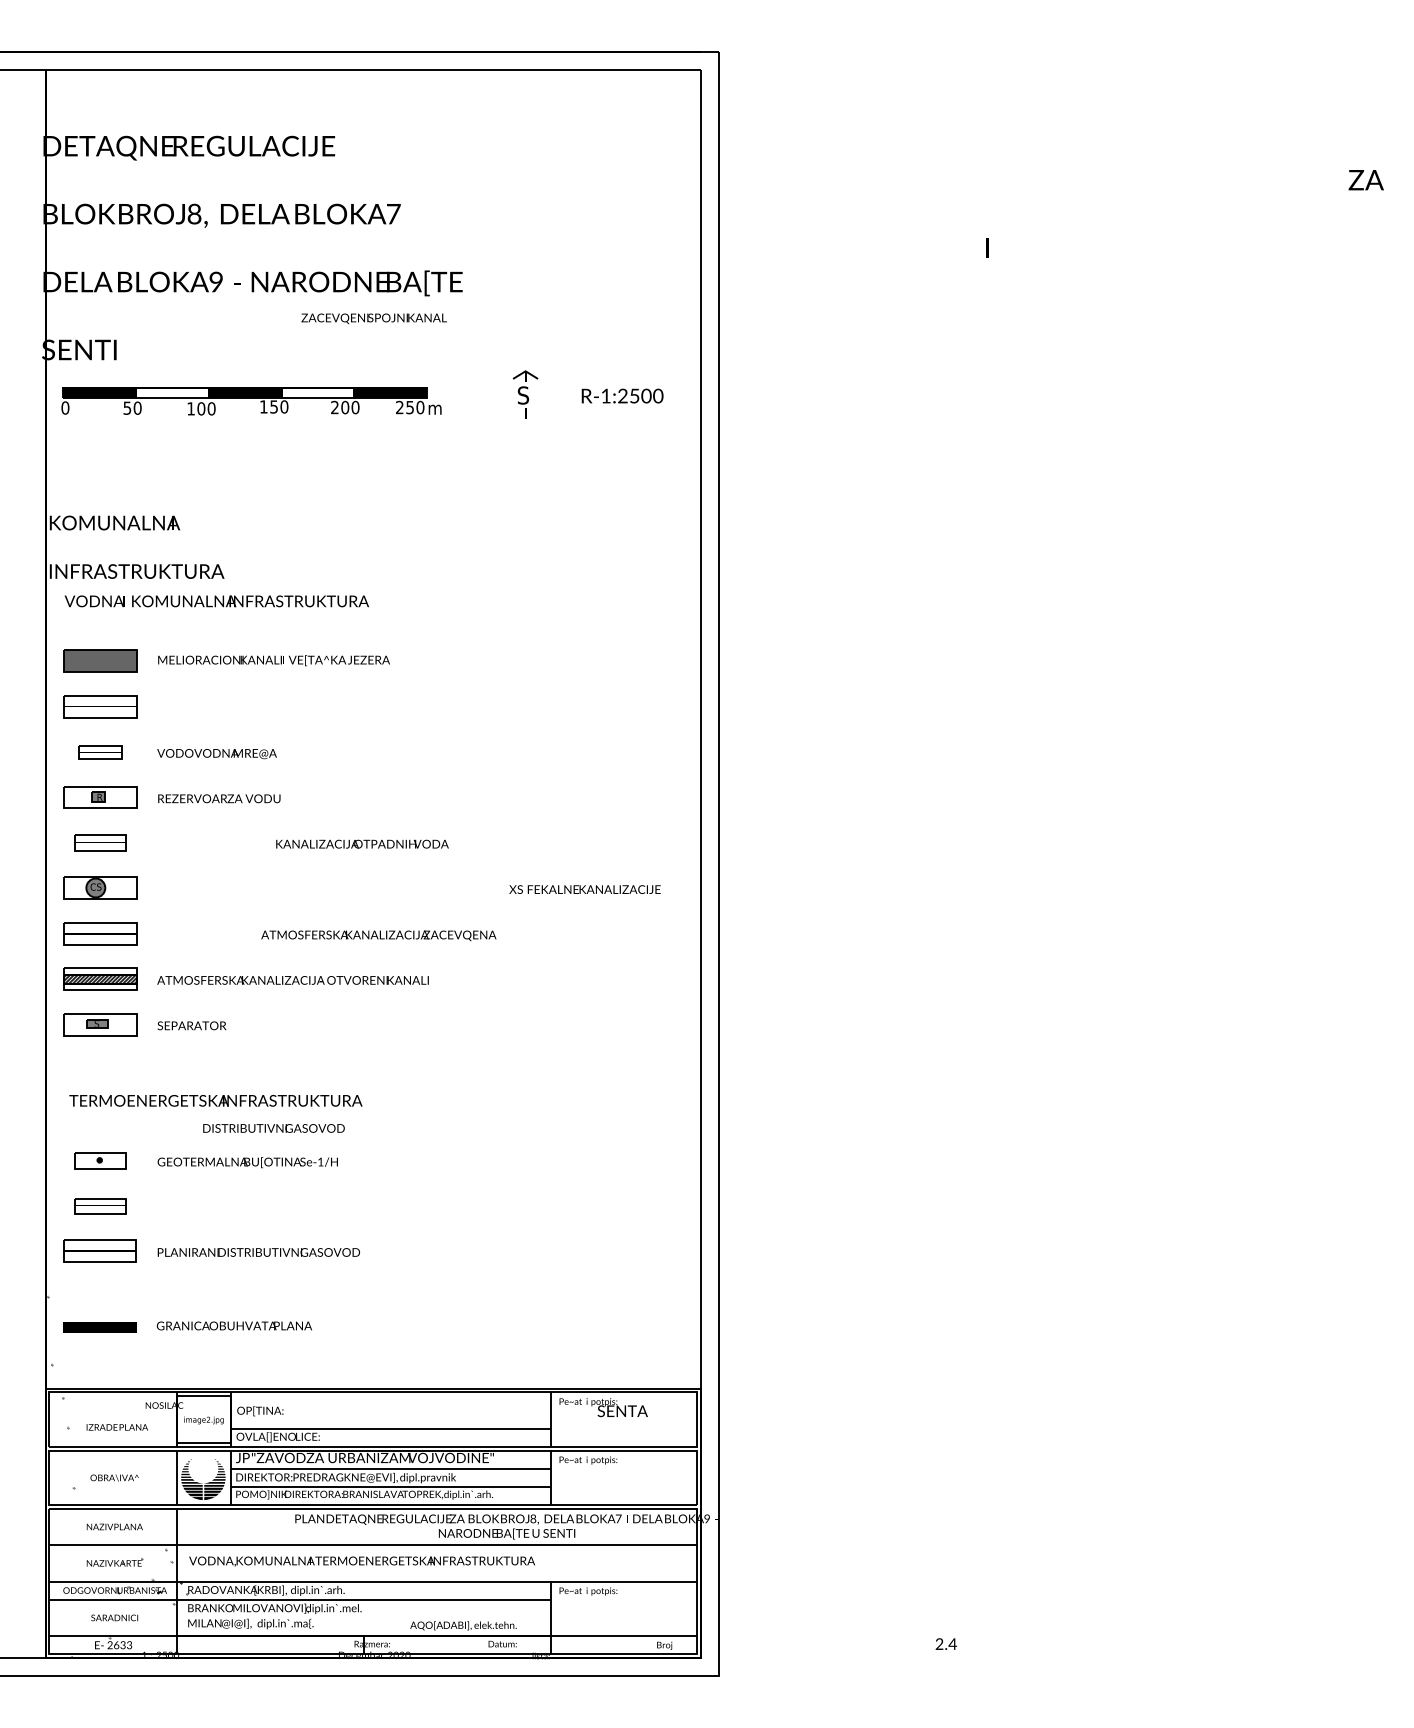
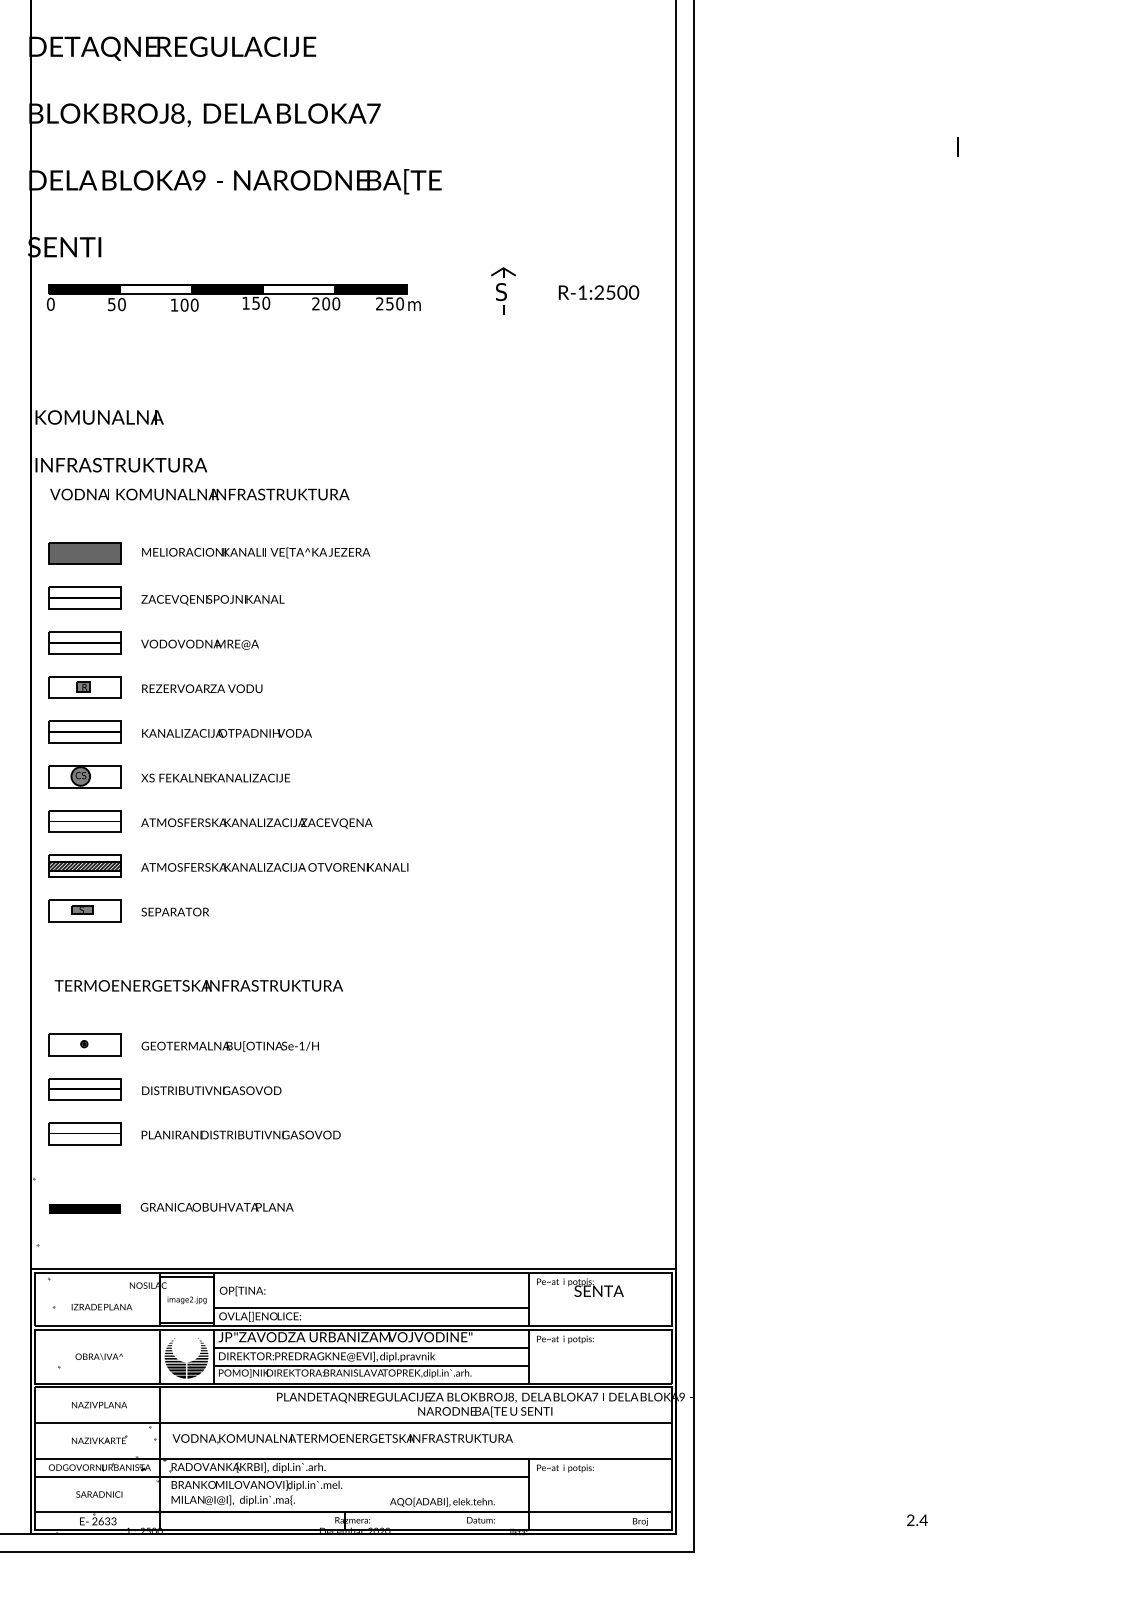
text: (373, 318) -> (212, 599), moved
part: (100, 751) -> (85, 642), size x1.67
part: (100, 842) -> (85, 731), size x1.43
text: (362, 843) -> (227, 732), moved
text: (584, 889) -> (215, 777), moved
text: (378, 935) -> (256, 823), moved
text: (273, 1128) -> (211, 1090), moved
part: (100, 1160) -> (85, 1044), size x1.43
part: (100, 1205) -> (85, 1088), size x1.43

